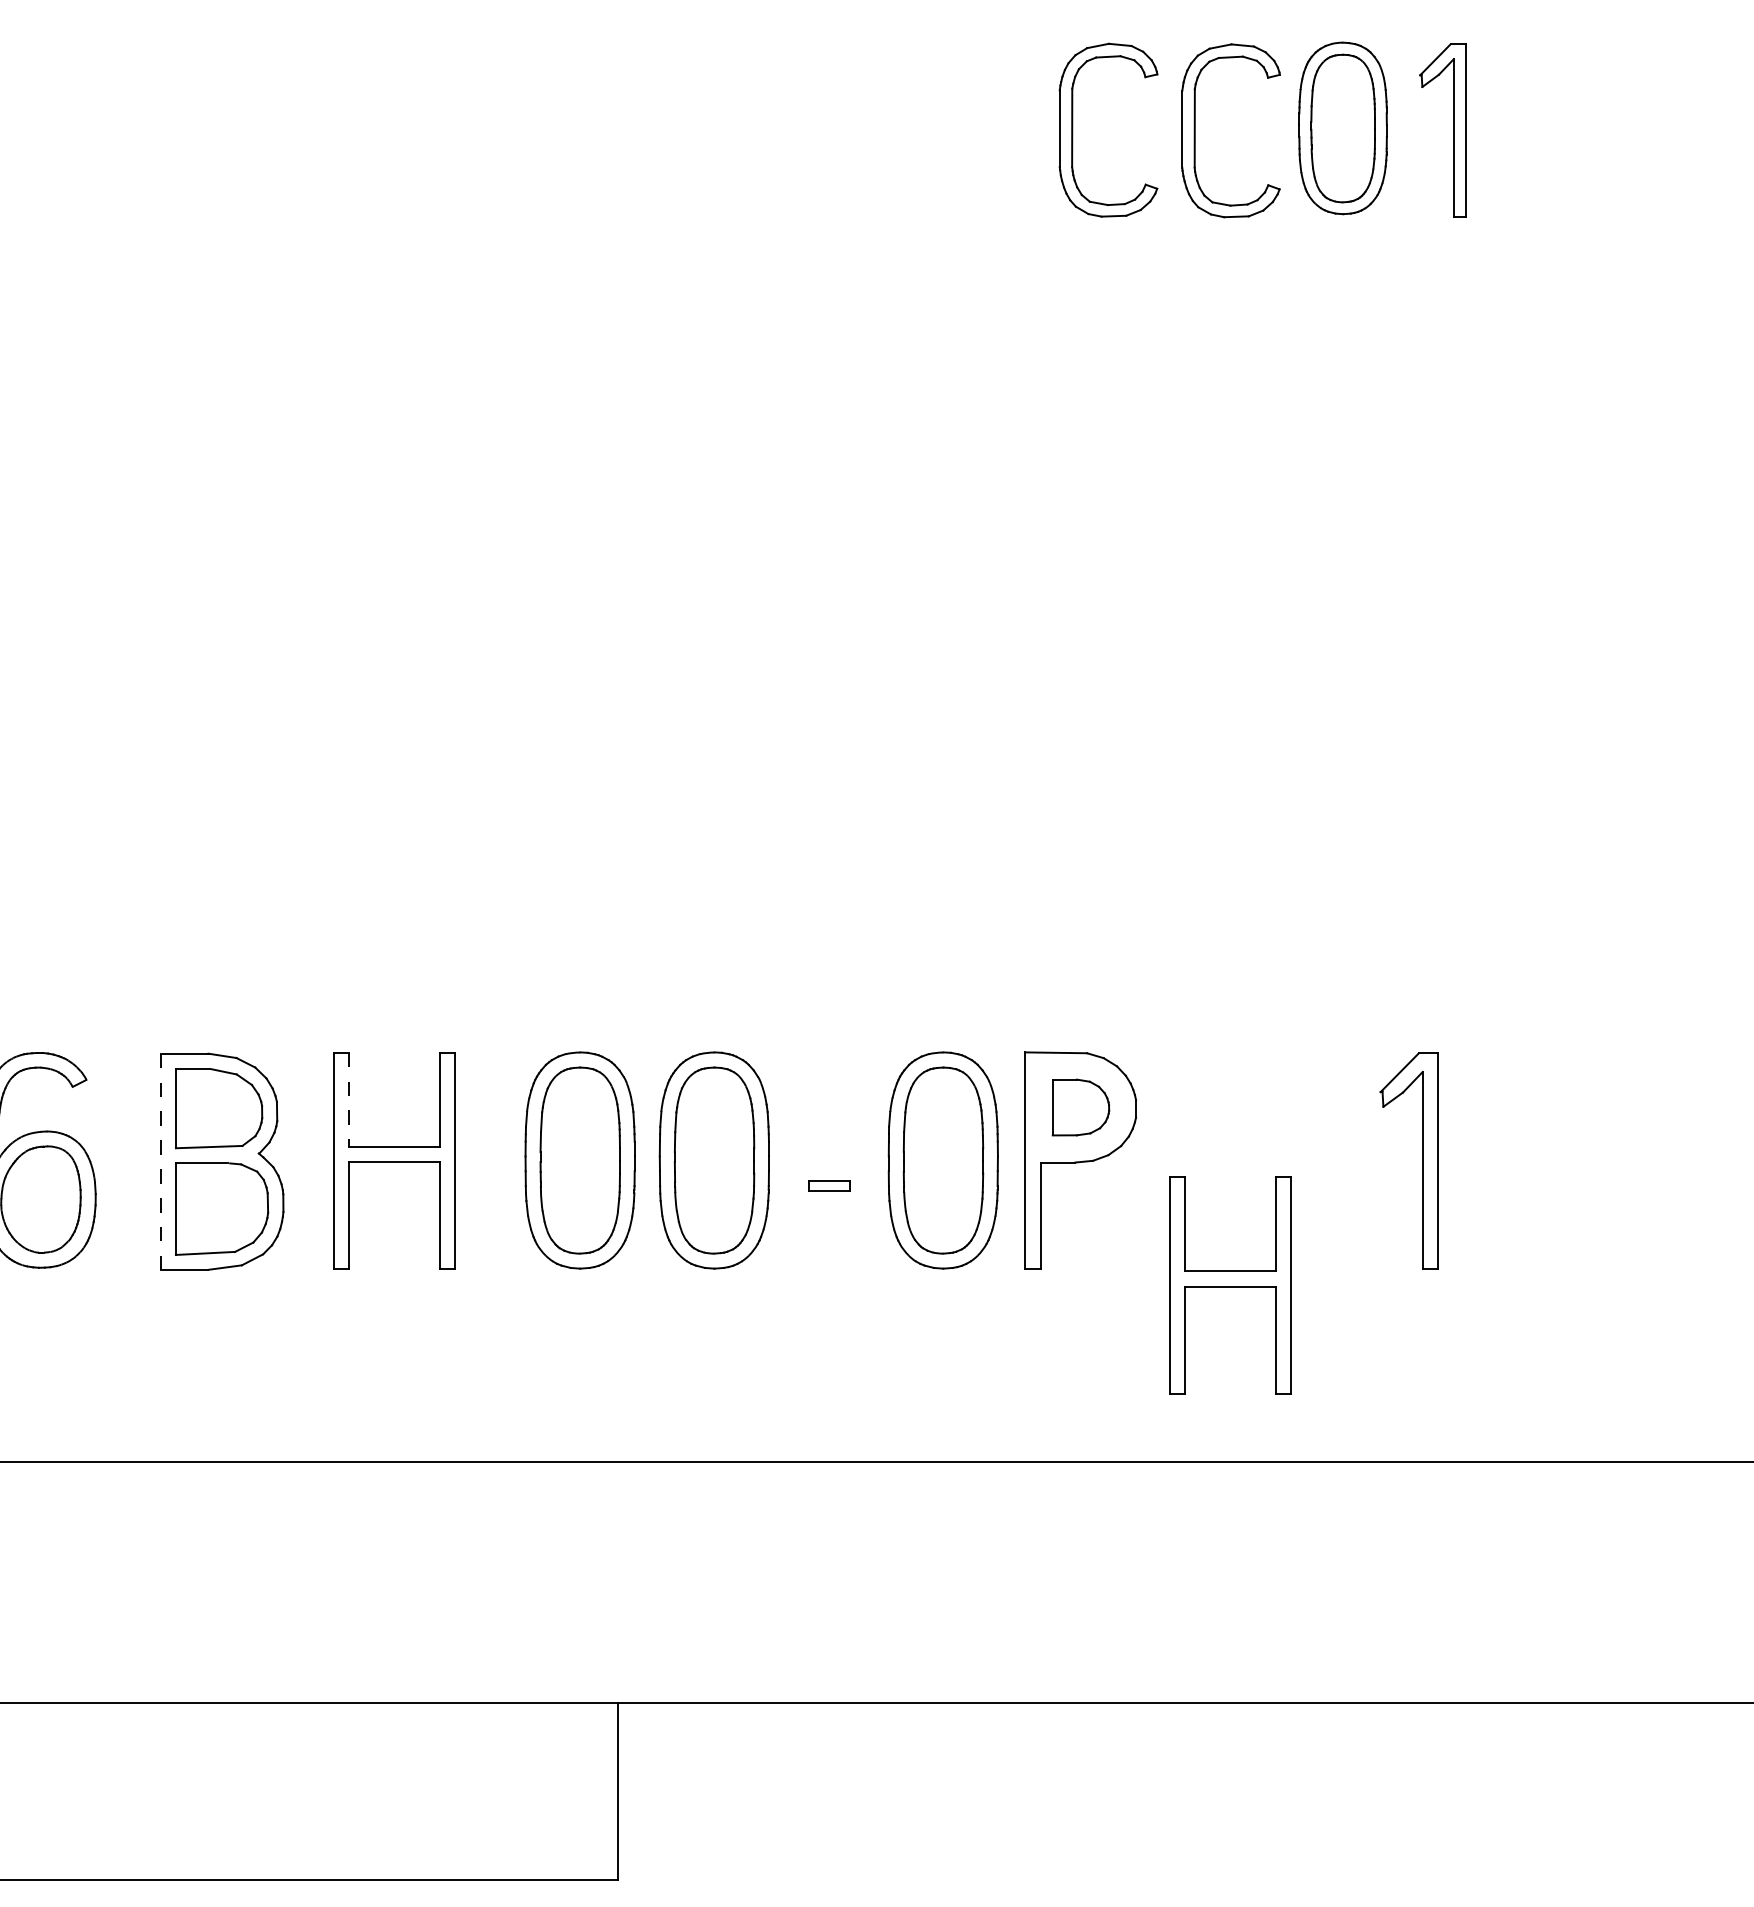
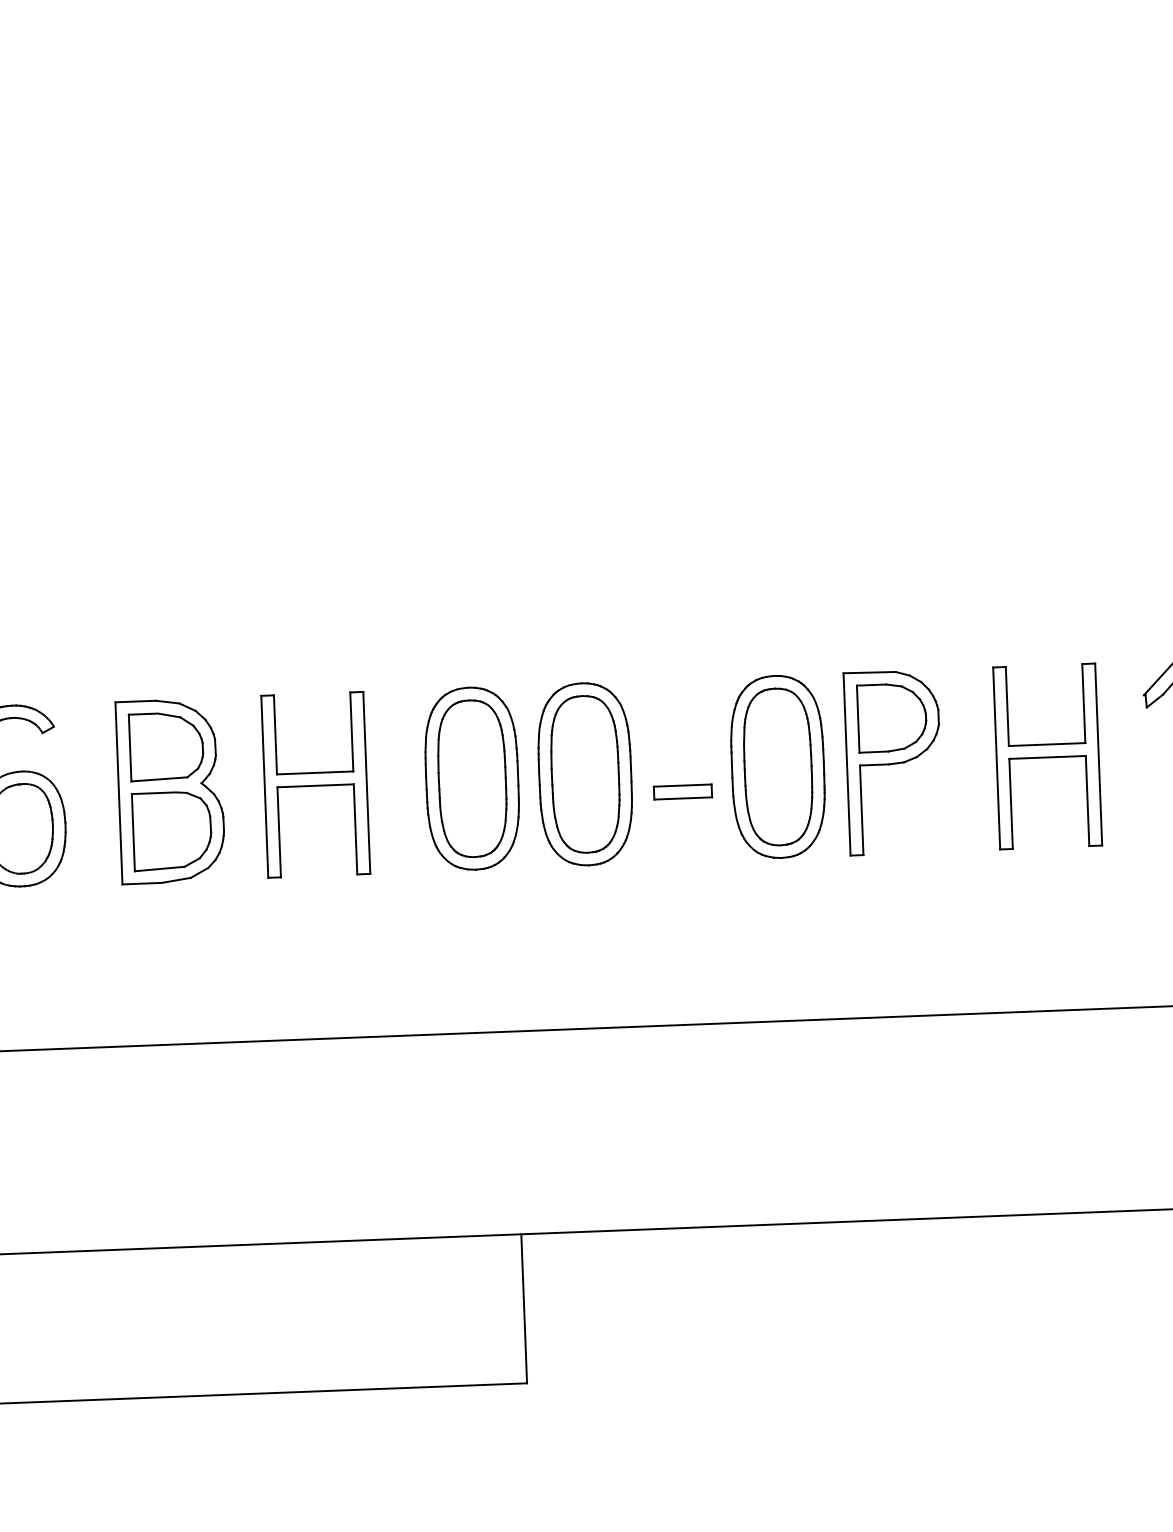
line: (348, 1099) -> (275, 734), dashed -> solid
part: (1080, 1107) -> (891, 717), size x1.43
line: (160, 1162) -> (118, 793), dashed -> solid
part: (829, 1185) -> (682, 791), size x1.67
part: (1230, 1285) -> (1047, 756), moved

